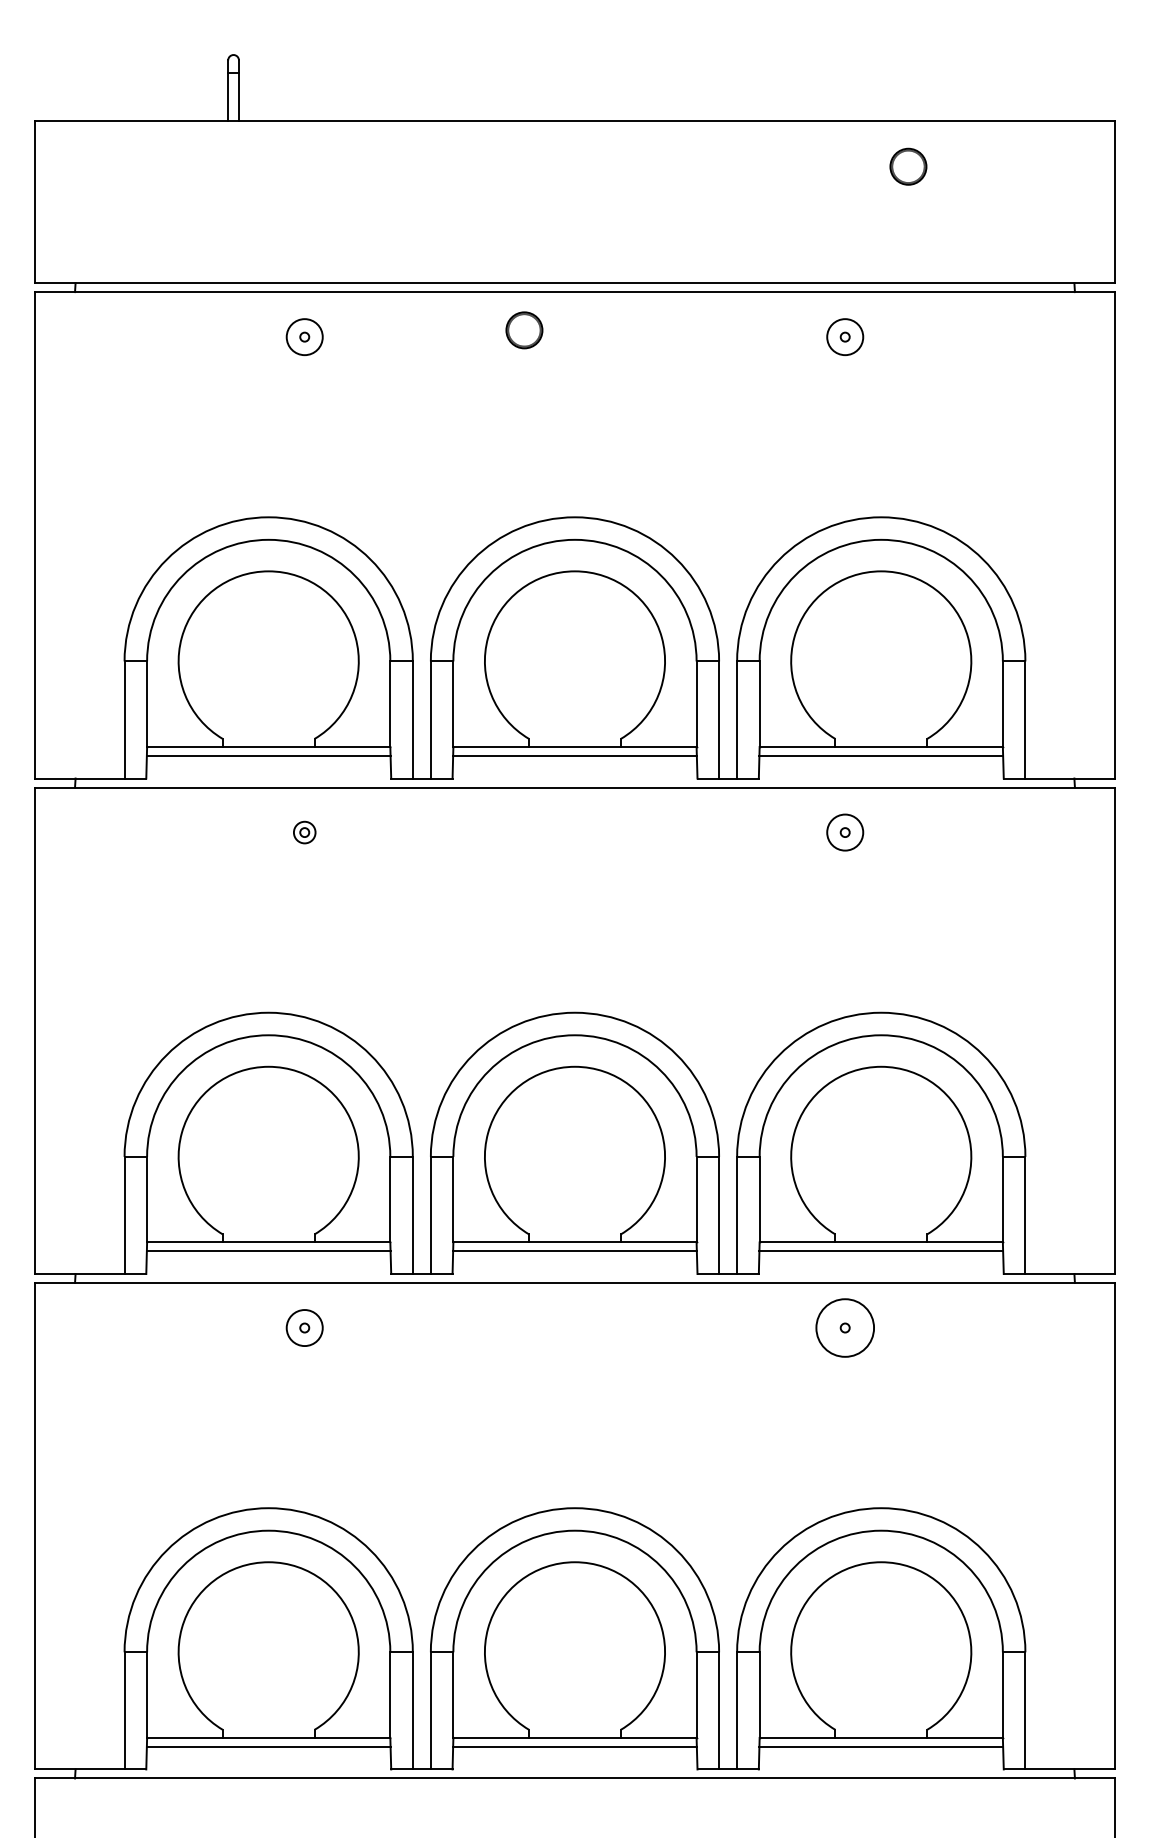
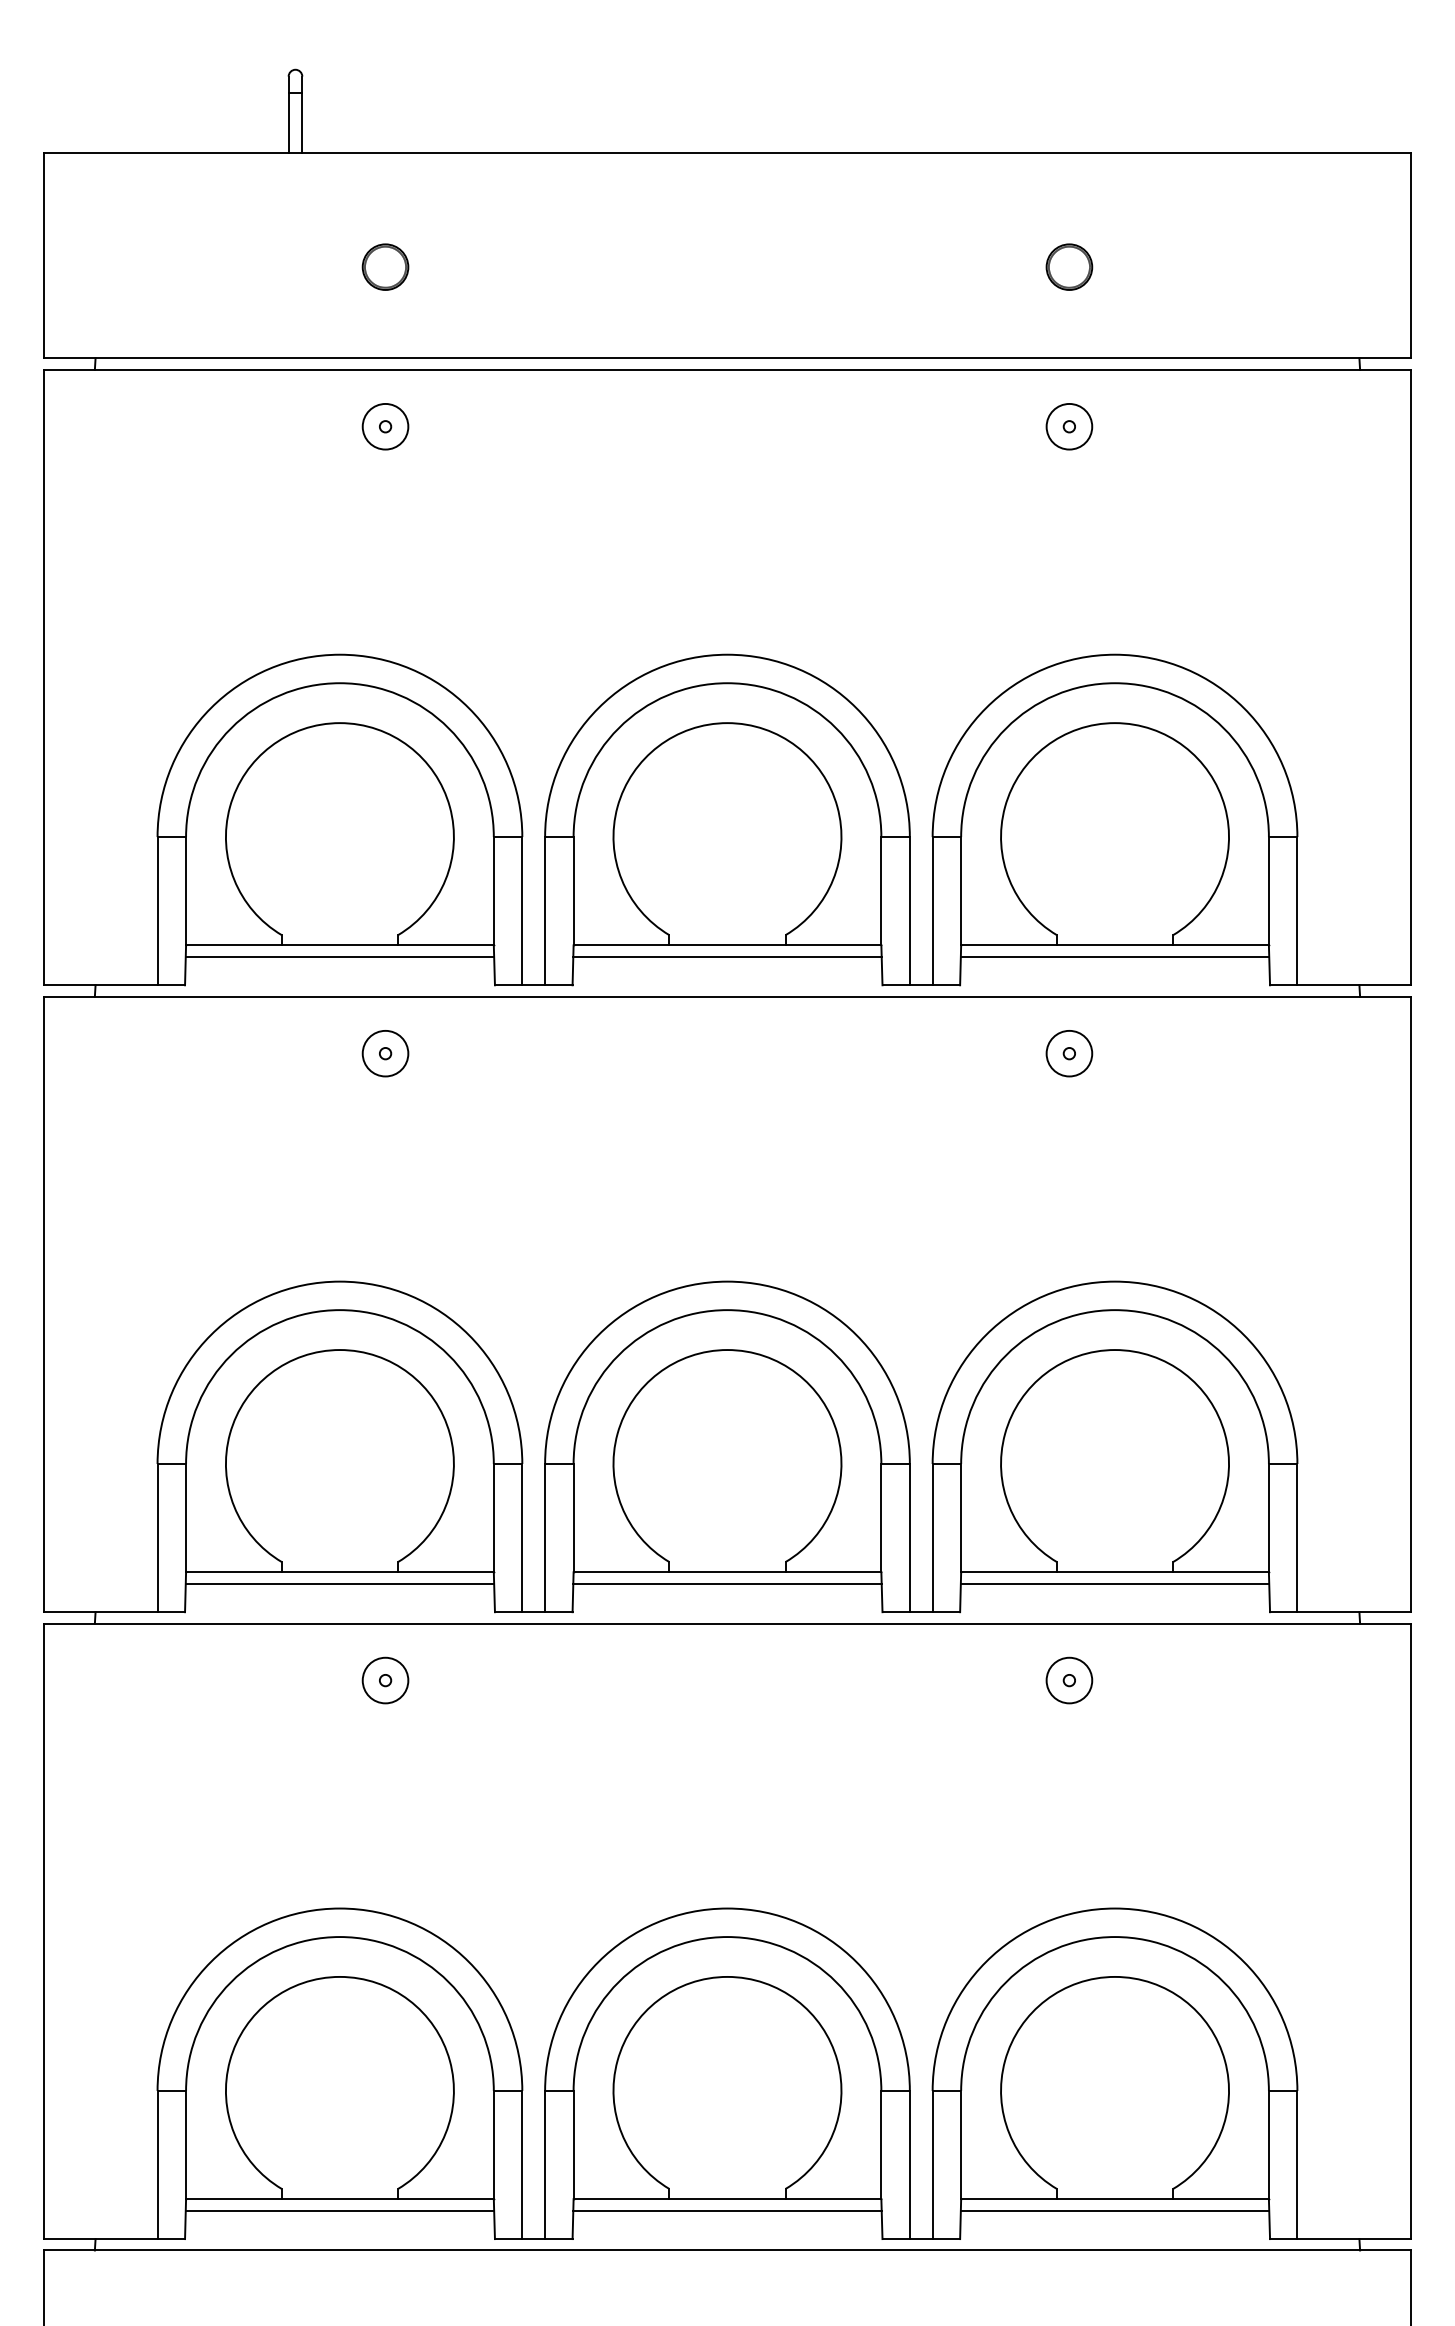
part: (908, 166) -> (1069, 266), moved
part: (524, 329) -> (385, 266), moved
circle: (304, 832) -> (385, 1053), size x1.67
circle: (845, 1327) -> (1069, 1680), size x0.62

